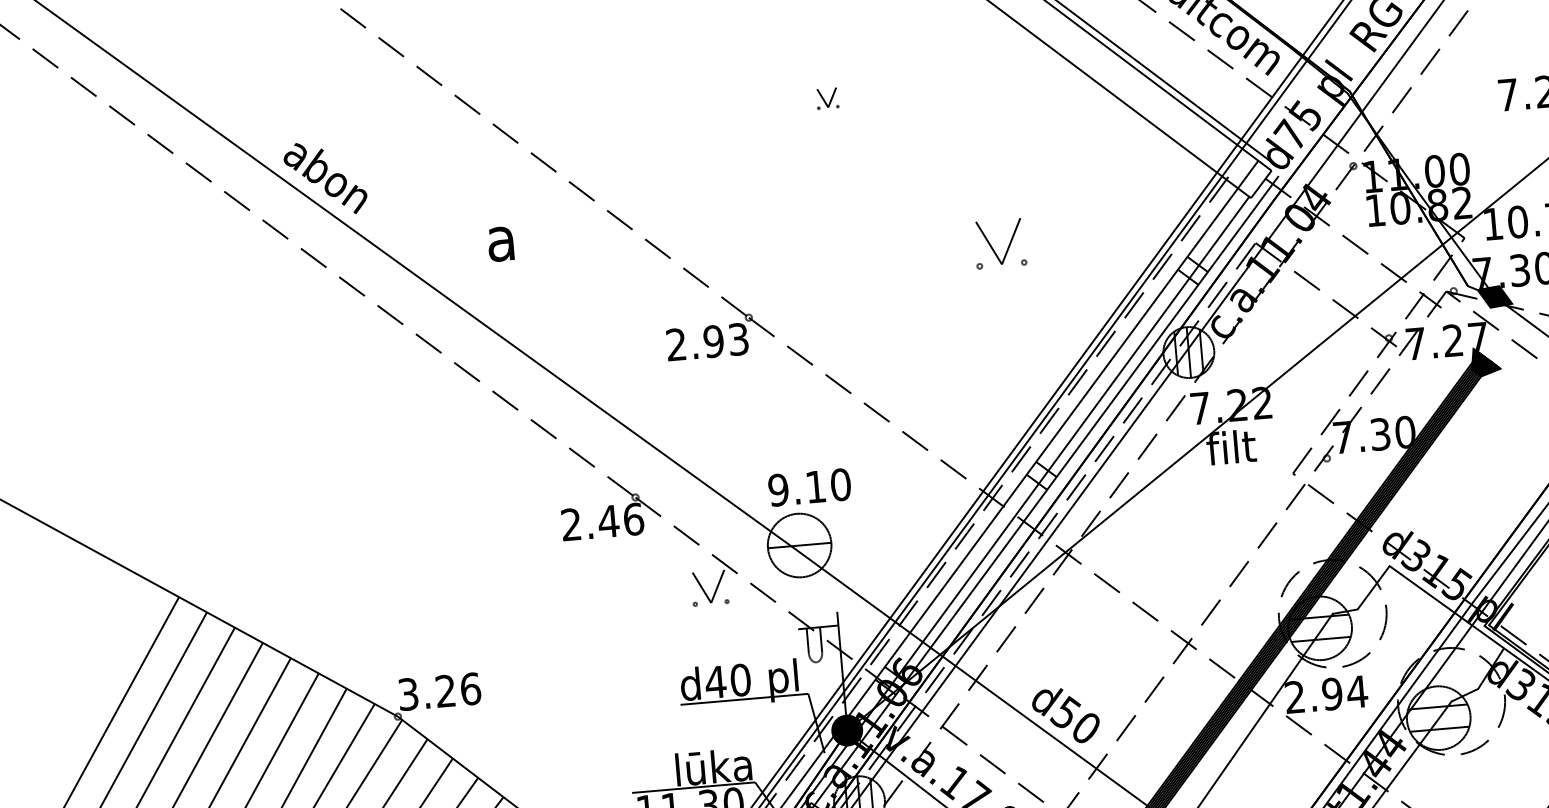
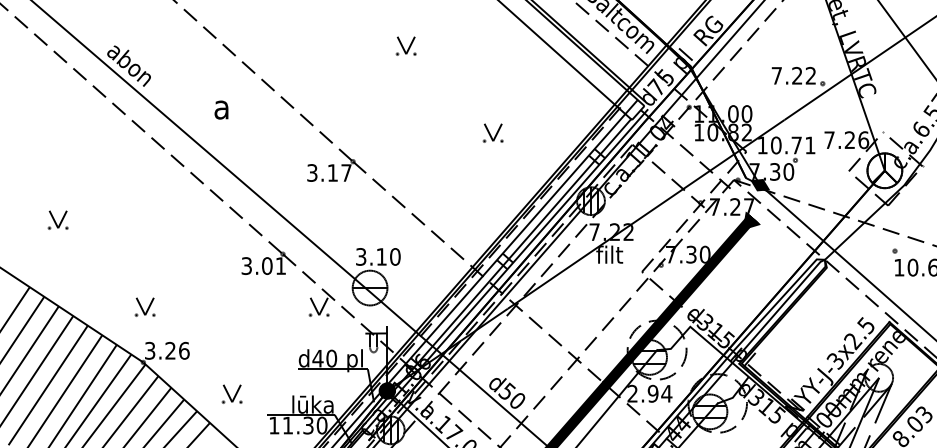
part: (826, 97) -> (405, 45), size x1.67
part: (998, 242) -> (492, 132), size x0.71
text: (707, 341) -> (329, 172), 2.93 -> 3.17
part: (218, 469) -> (57, 219), added
text: (777, 489) -> (360, 256), 9.10 -> 3.10
text: (601, 522) -> (263, 266), 2.46 -> 3.01
part: (391, 614) -> (144, 306), added
part: (563, 759) -> (231, 393), added

